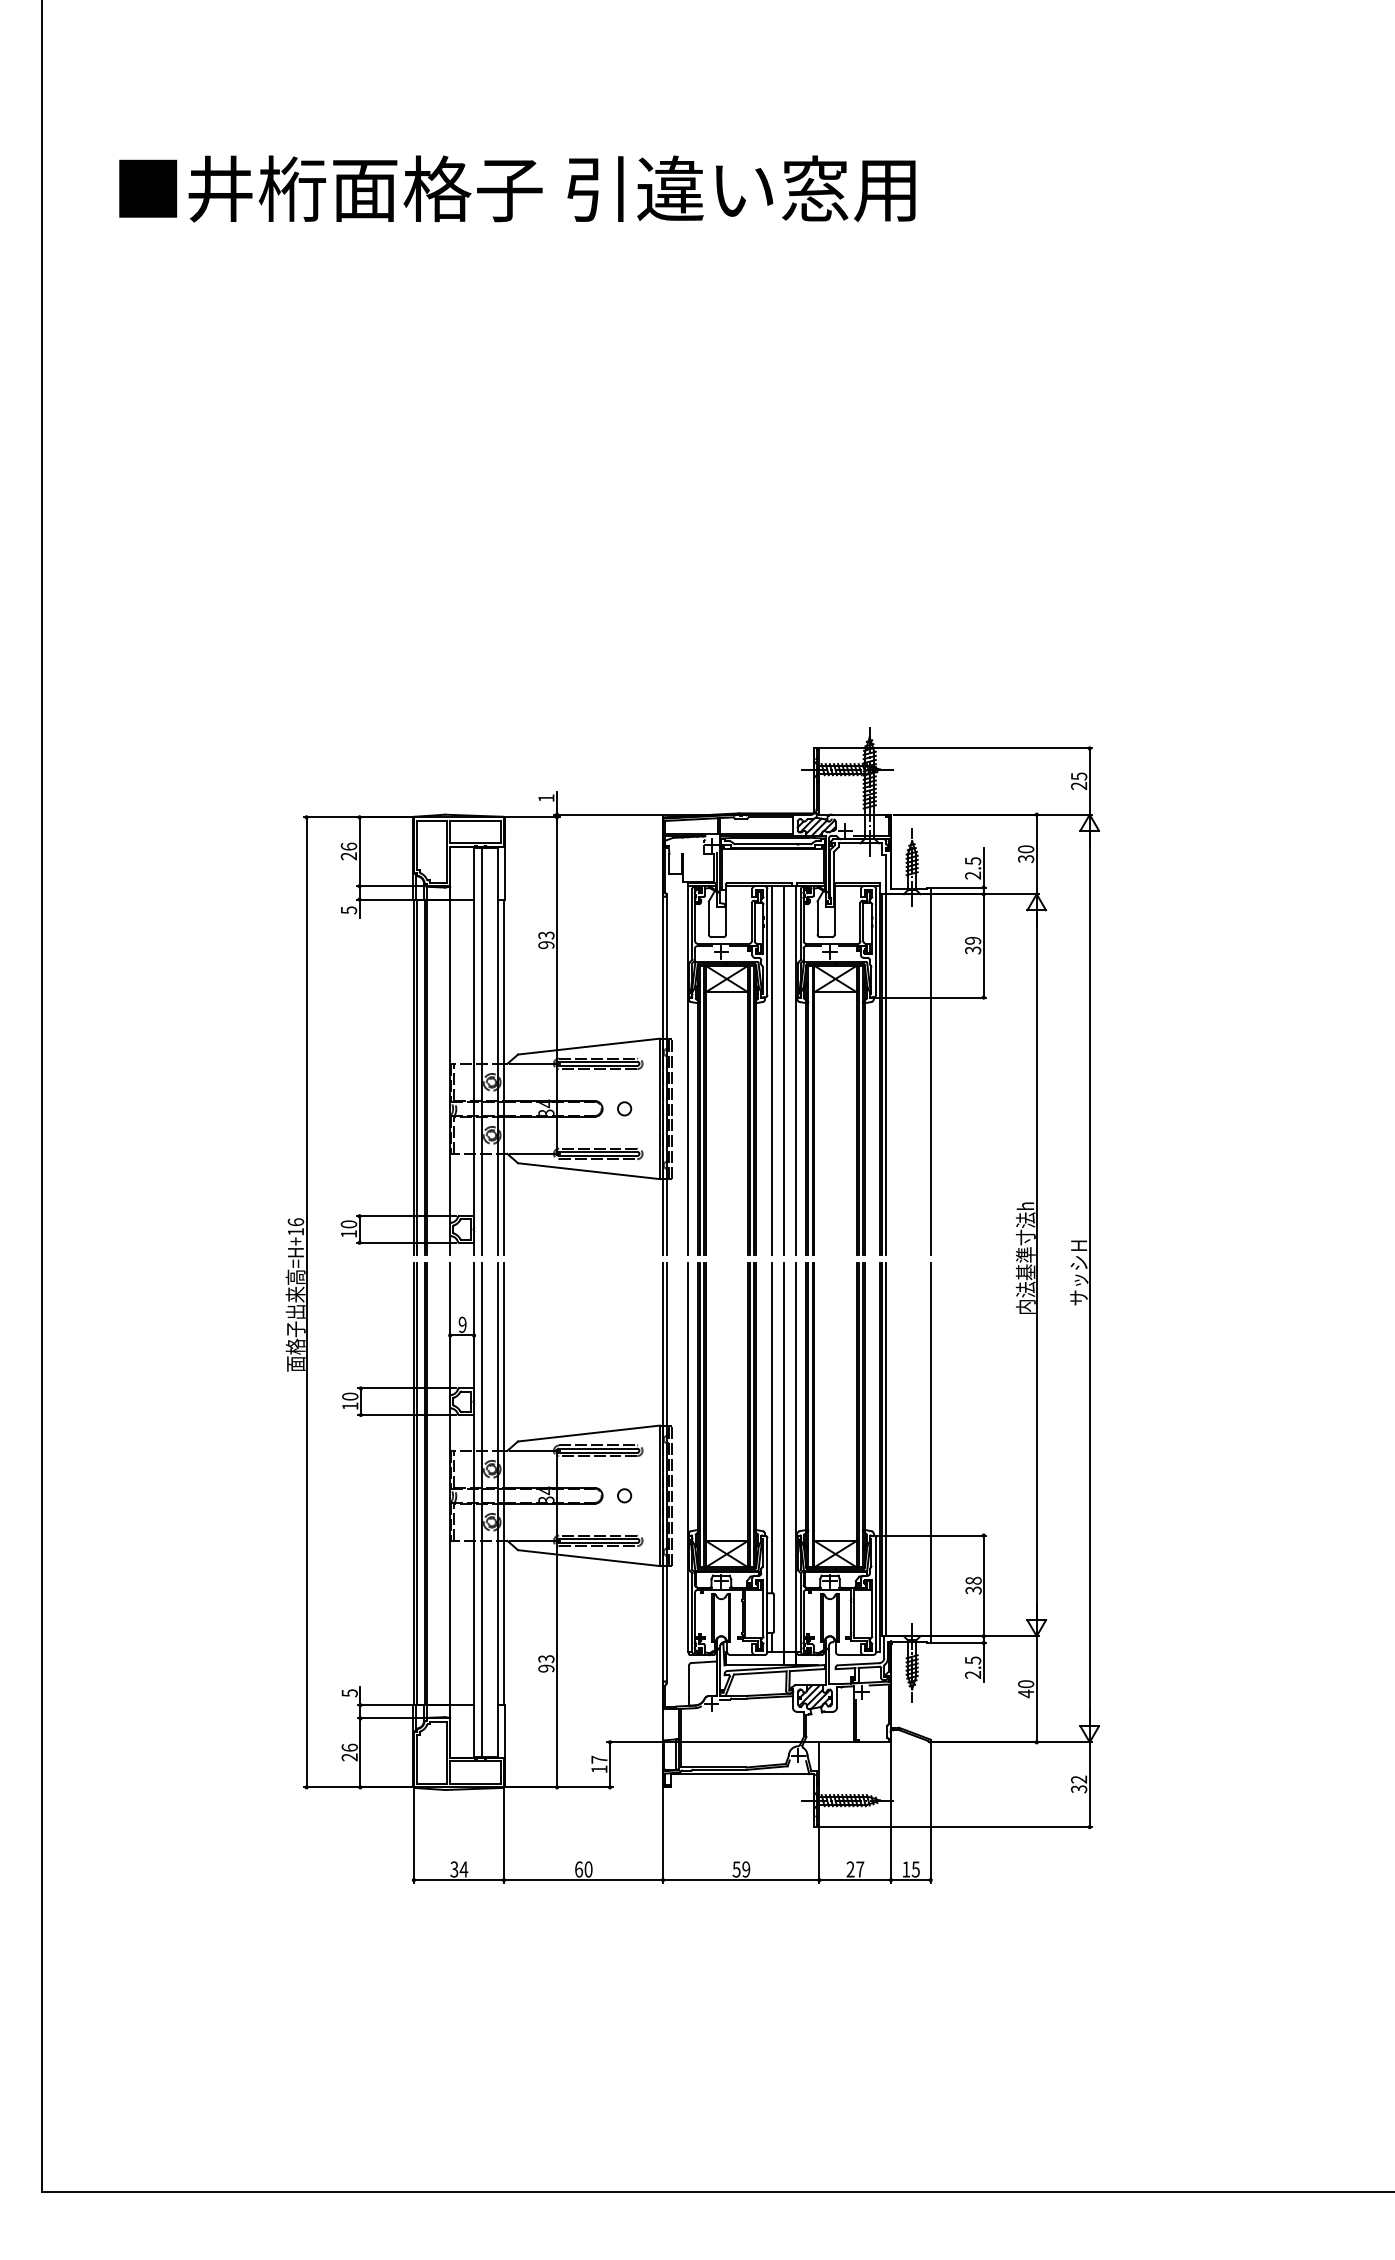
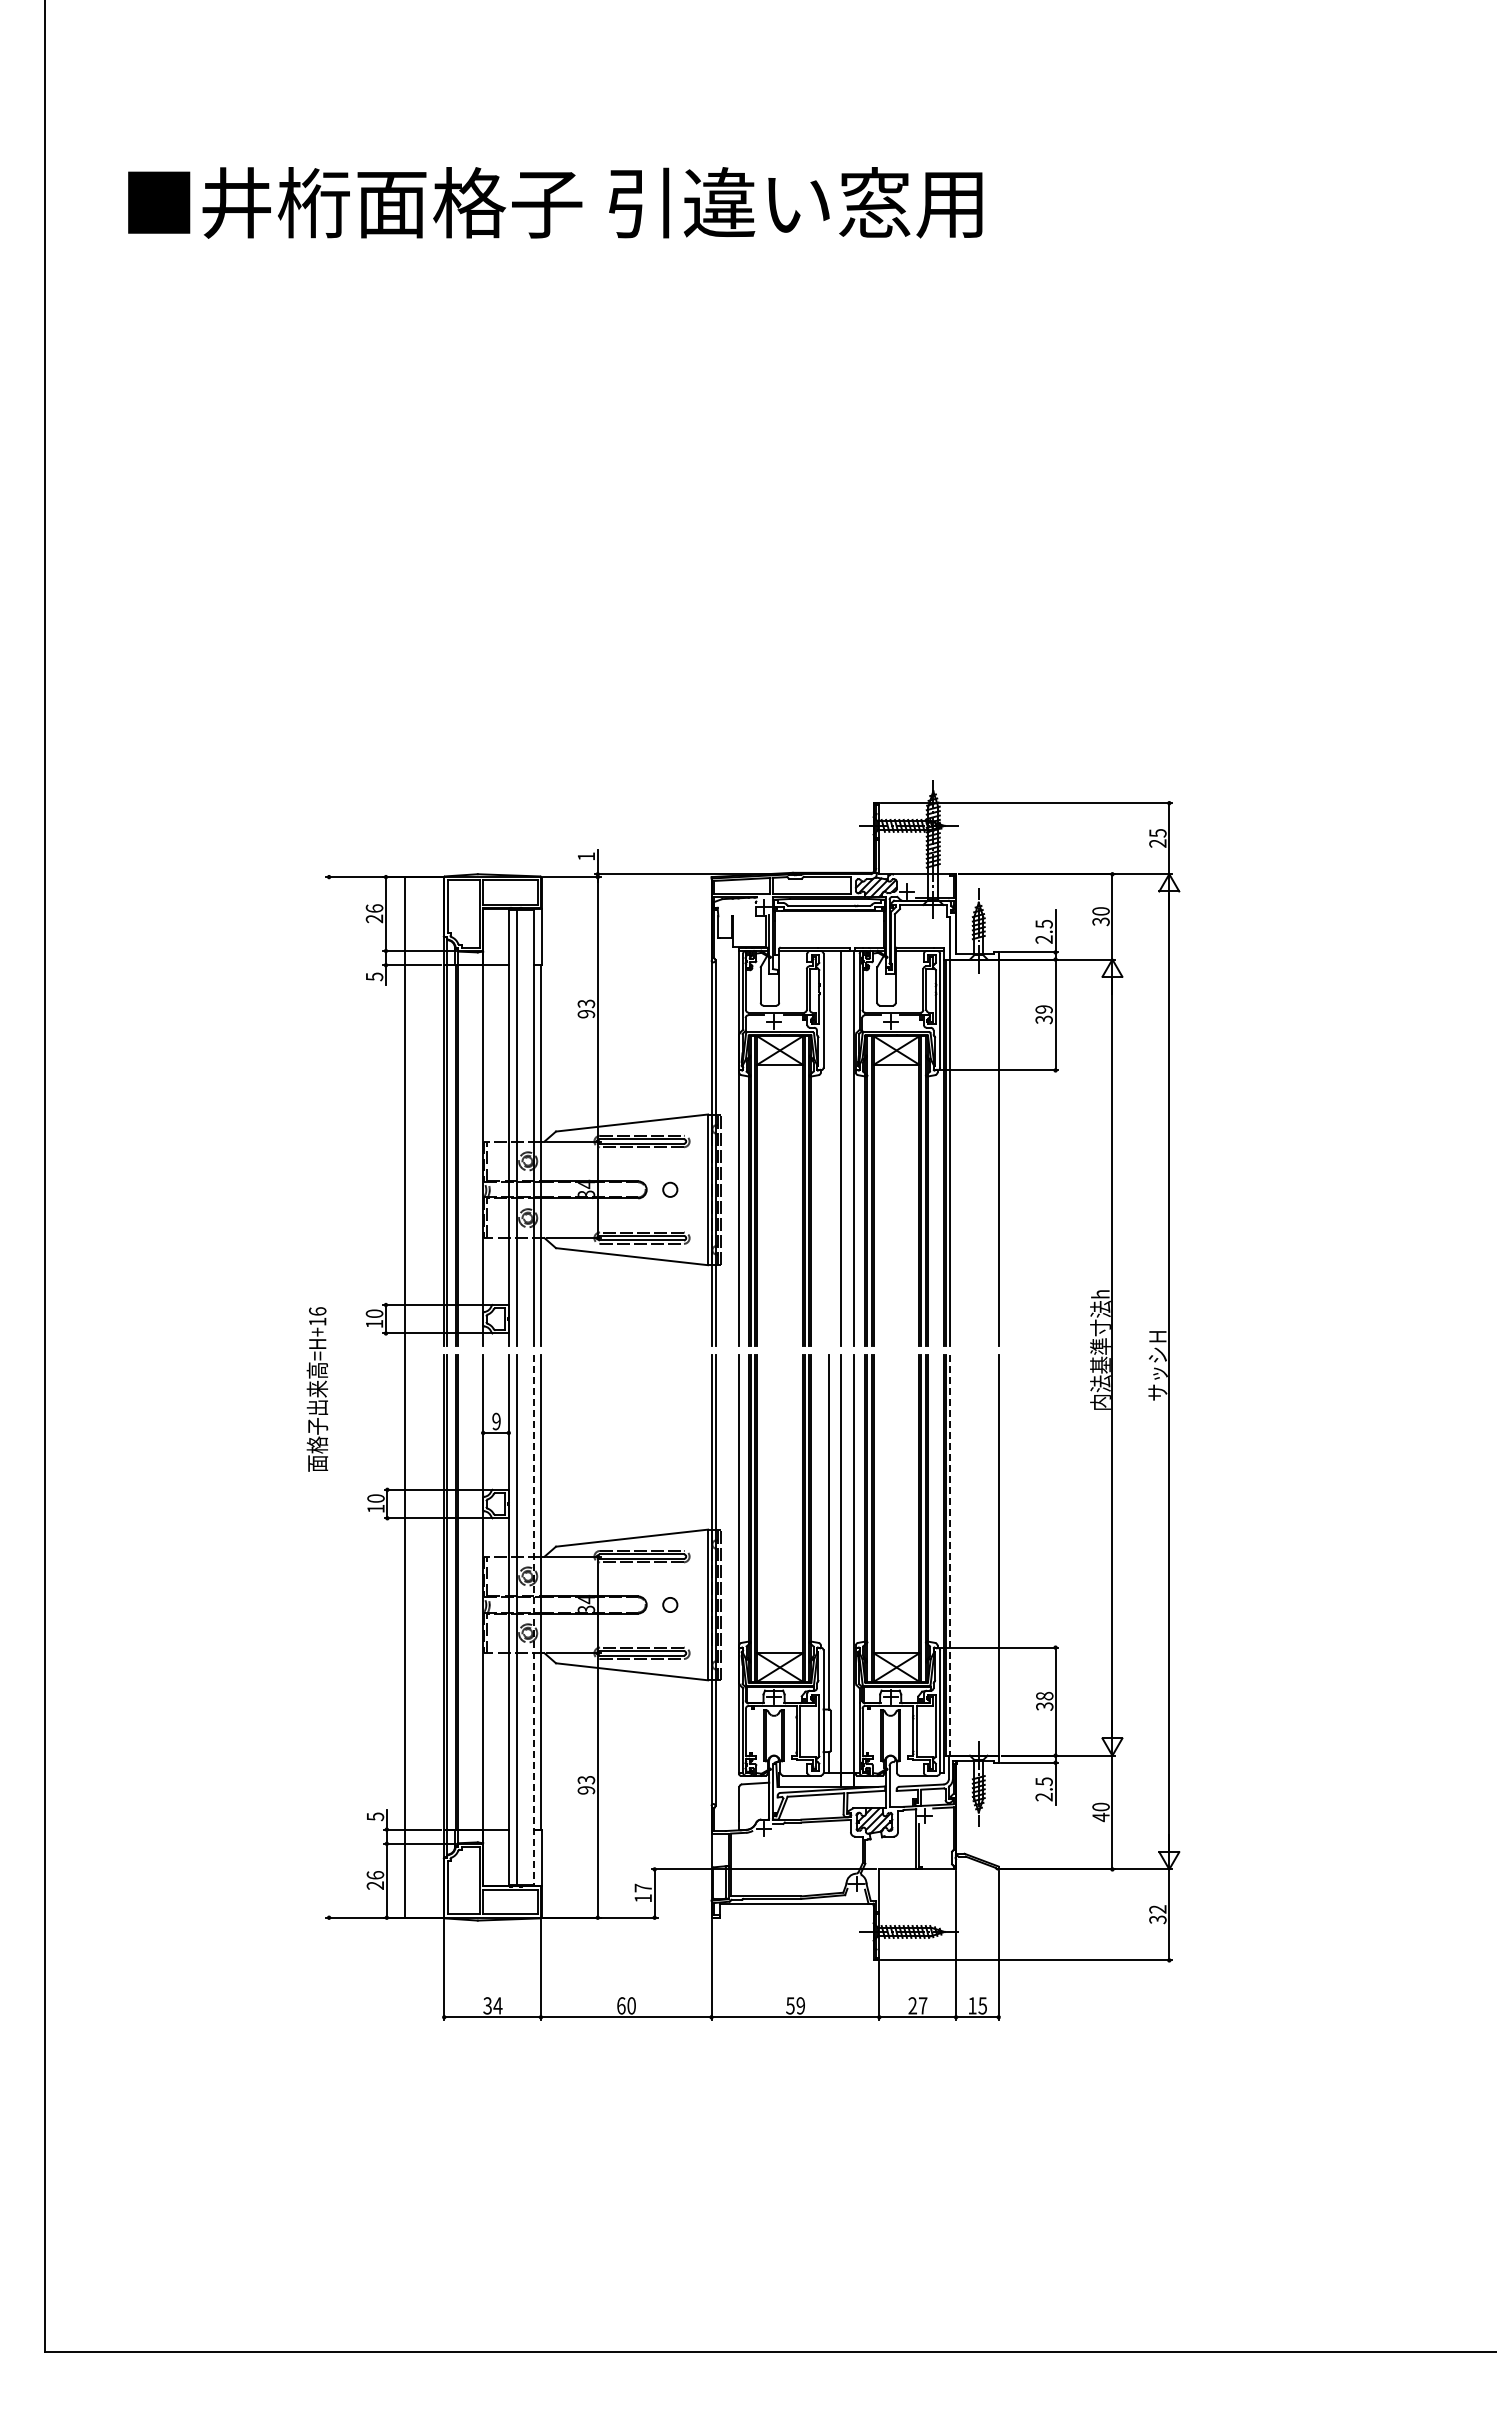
line: (772, 1070) -> (828, 1148), removed
line: (306, 1302) -> (405, 1397), moved
line: (885, 1449) -> (950, 1555), solid -> dashed
line: (498, 1510) -> (534, 1620), solid -> dashed

